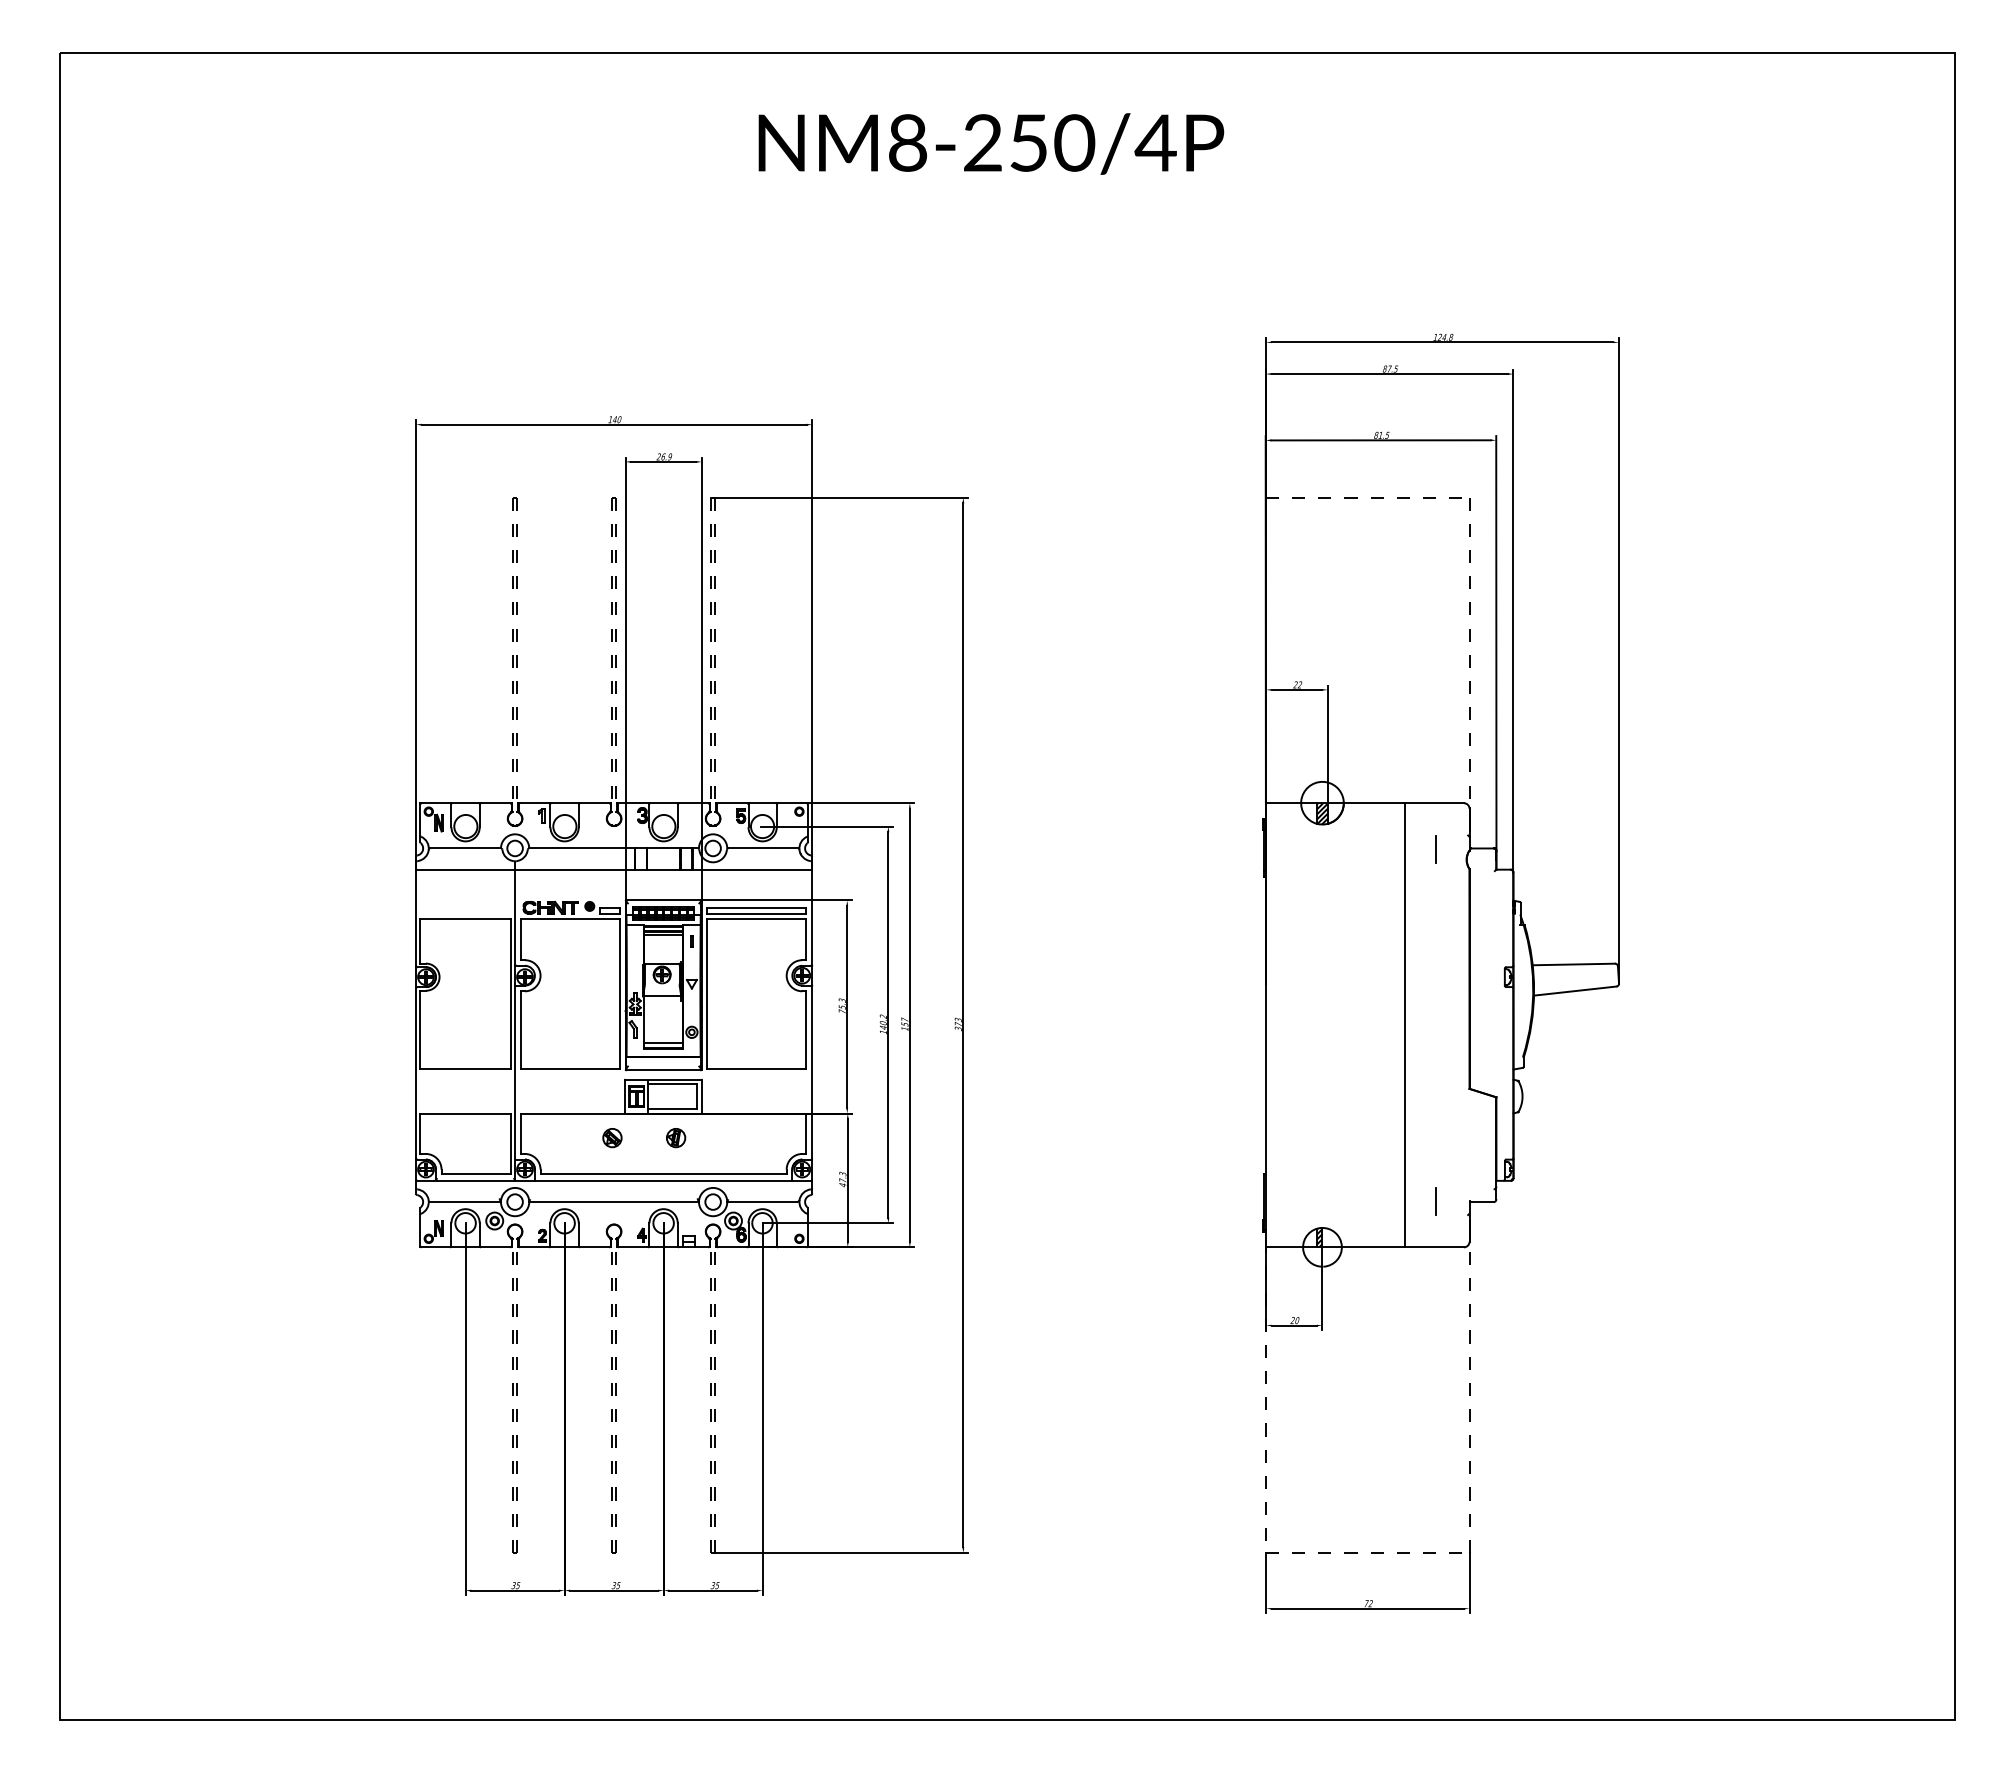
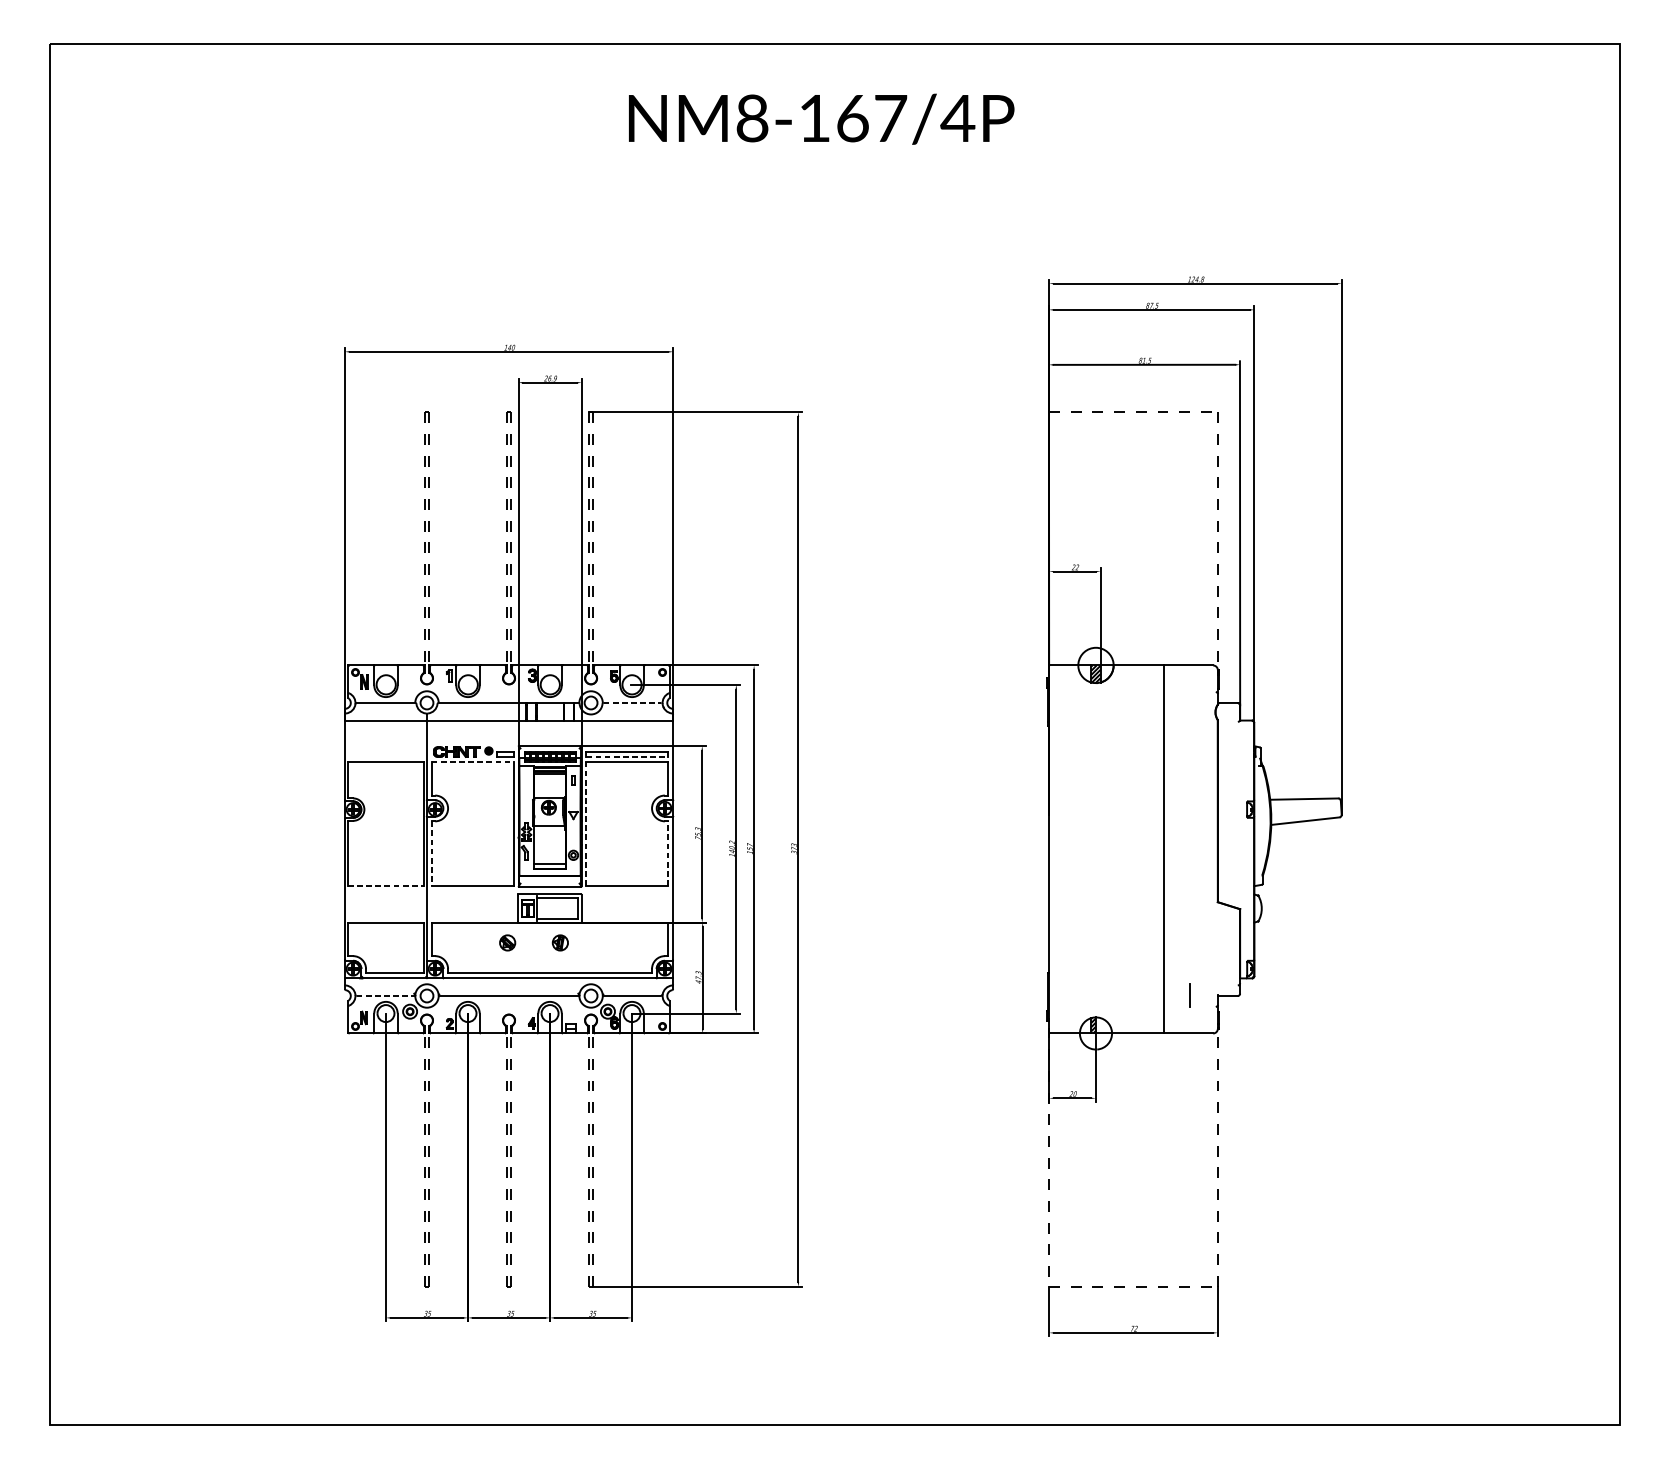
text: (1029, 142) -> (853, 118), NM8-250/4P -> NM8-167/4P
line: (763, 848) -> (632, 703), solid -> dashed
line: (1435, 848) -> (1189, 703), removed
line: (756, 913) -> (627, 756), solid -> dashed
line: (570, 919) -> (472, 761), solid -> dashed
line: (707, 994) -> (586, 823), solid -> dashed
line: (520, 1030) -> (431, 853), solid -> dashed
line: (806, 1030) -> (668, 853), solid -> dashed
line: (465, 1069) -> (385, 886), solid -> dashed
line: (466, 1202) -> (386, 996), solid -> dashed

